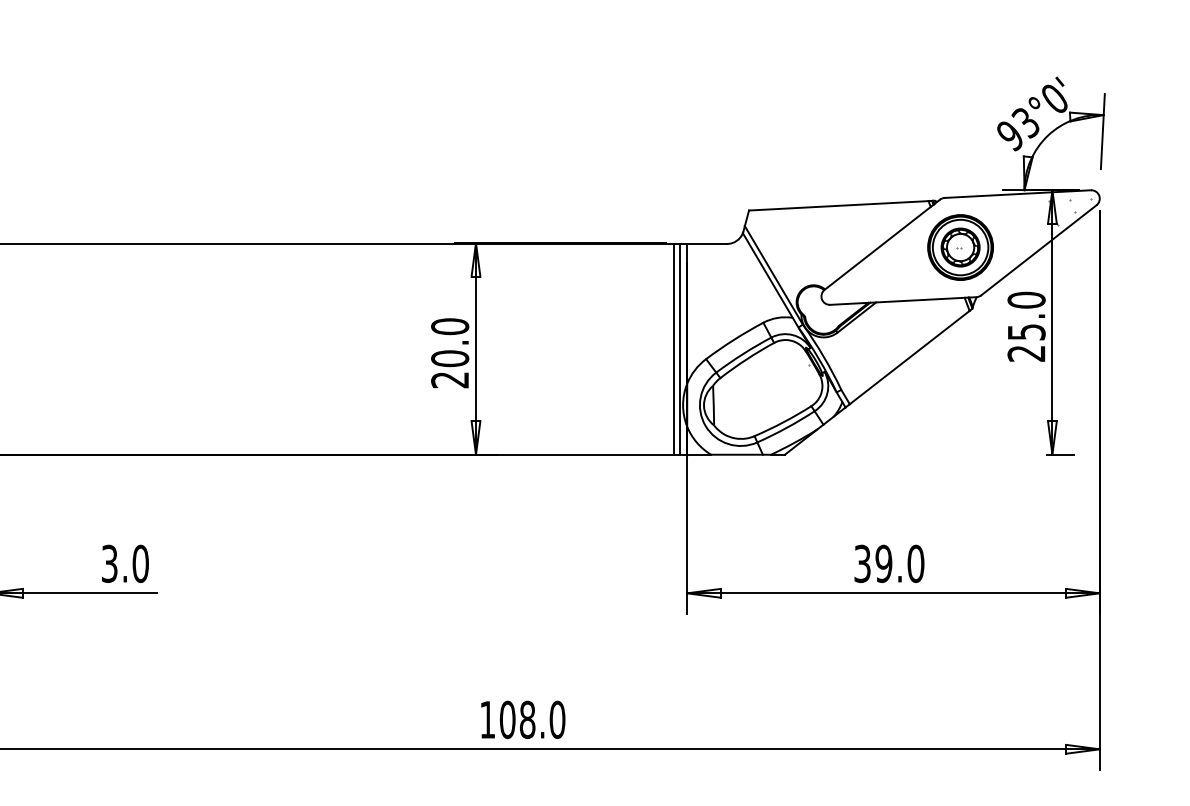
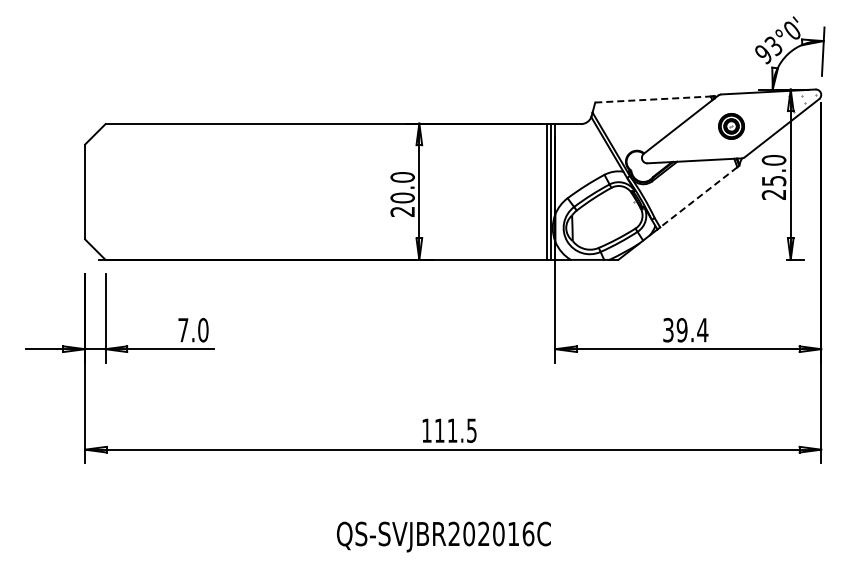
line: (839, 205) -> (653, 99), solid -> dashed
part: (960, 247) -> (731, 126), size x0.6
line: (909, 357) -> (698, 197), solid -> dashed
text: (109, 562) -> (183, 329), 3.0 -> 7.0
text: (915, 564) -> (702, 330), 39.0 -> 39.4
text: (532, 719) -> (455, 430), 108.0 -> 111.5

